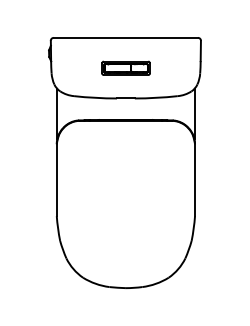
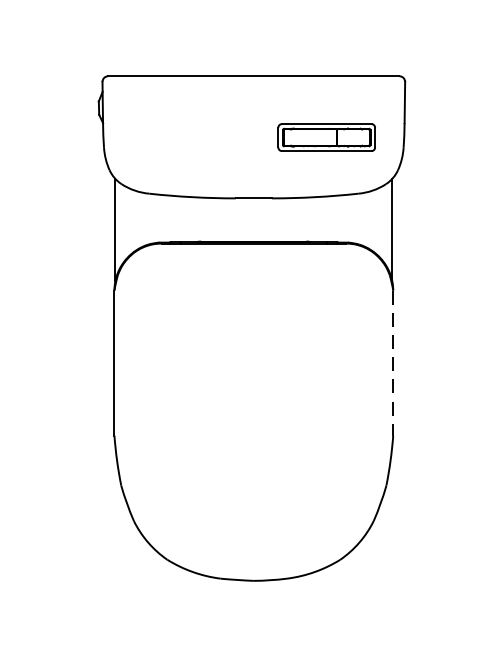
part: (125, 67) -> (325, 135), moved
line: (195, 180) -> (394, 363), solid -> dashed

